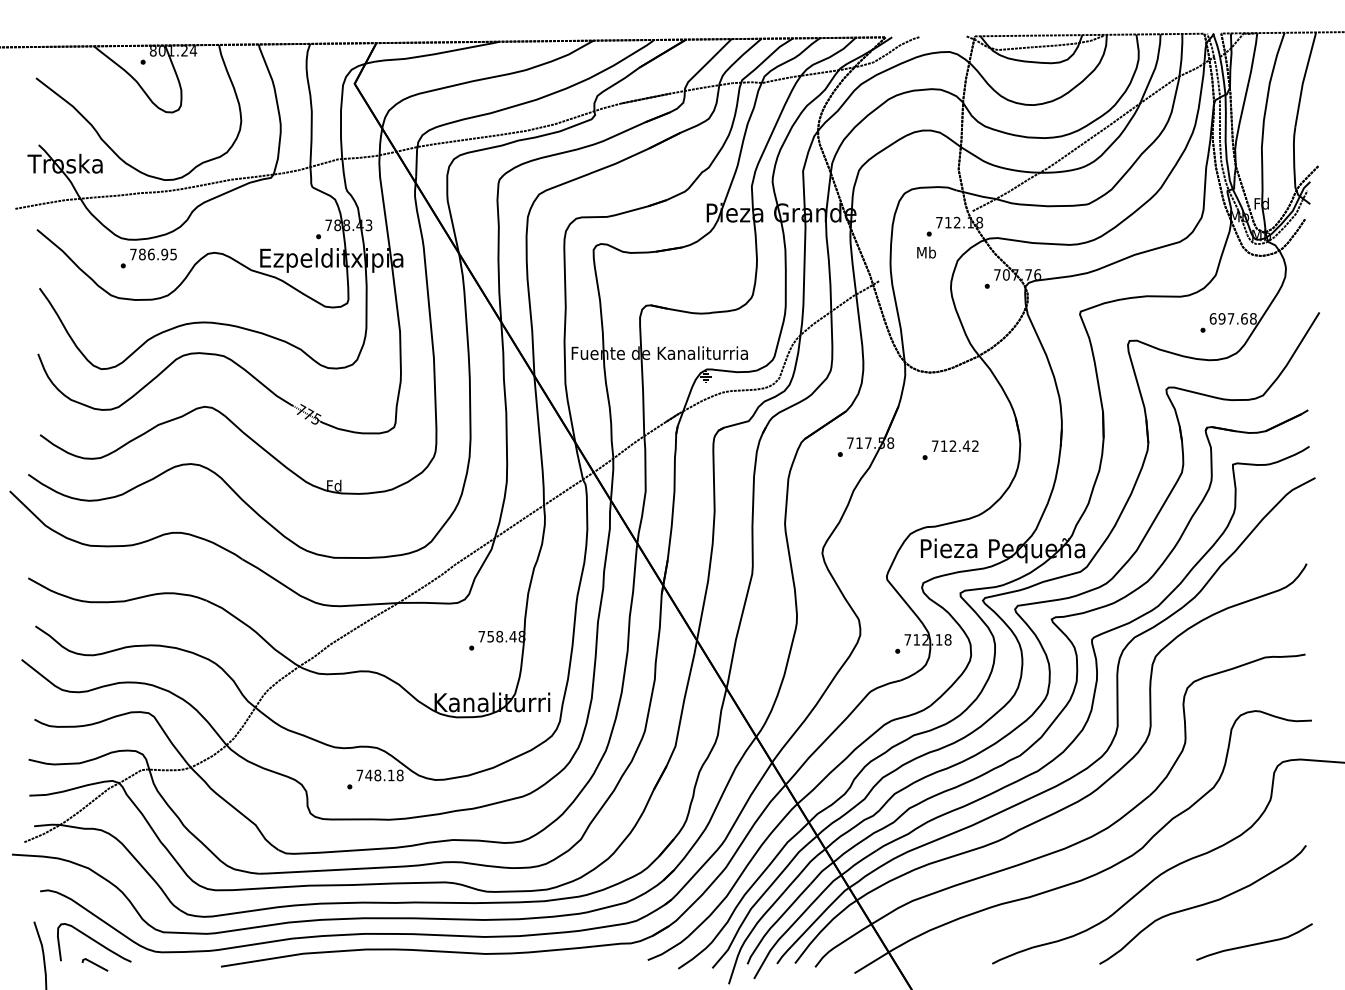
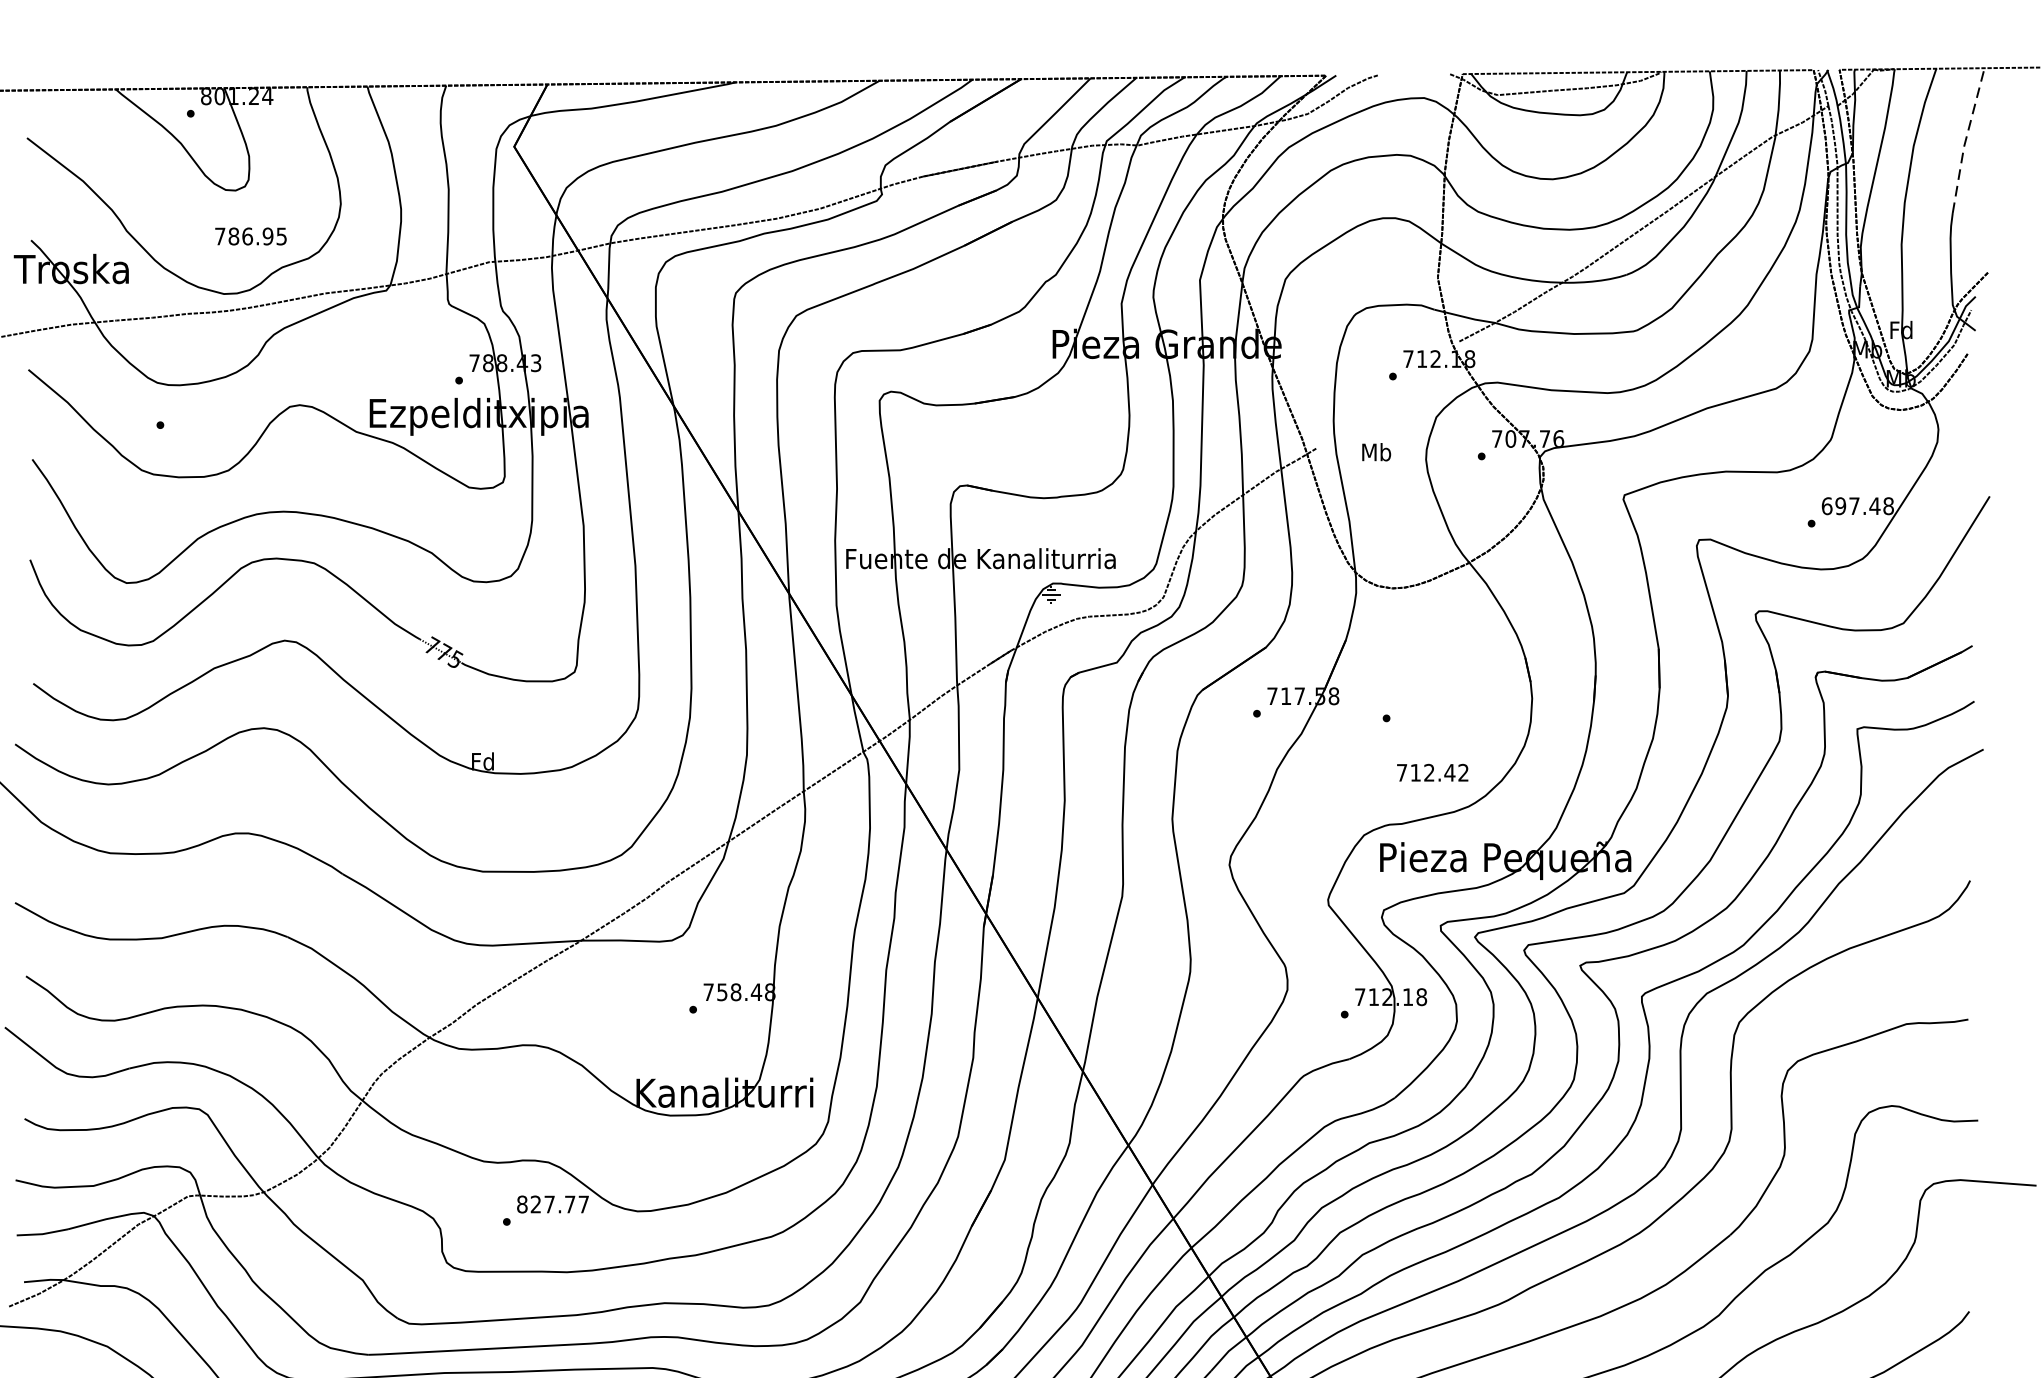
line: (1303, 79) -> (1965, 140), solid -> dashed
text: (926, 252) -> (1376, 452), moved
text: (153, 254) -> (250, 236), moved
text: (1244, 318) -> (1875, 505), 697.68 -> 697.48
text: (955, 445) -> (1433, 771), moved
text: (379, 775) -> (552, 1204), 748.18 -> 827.77

